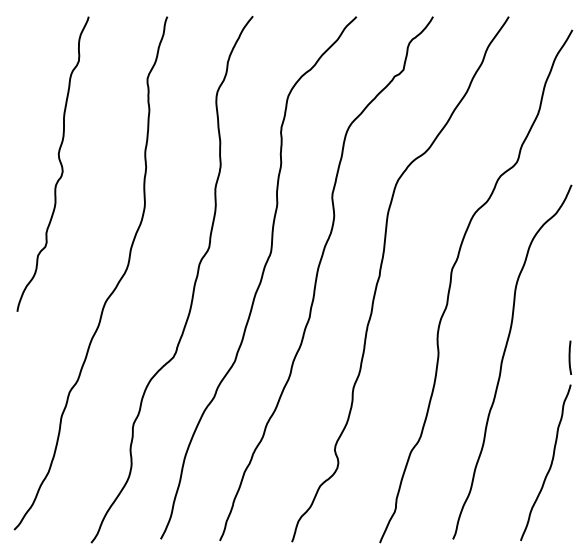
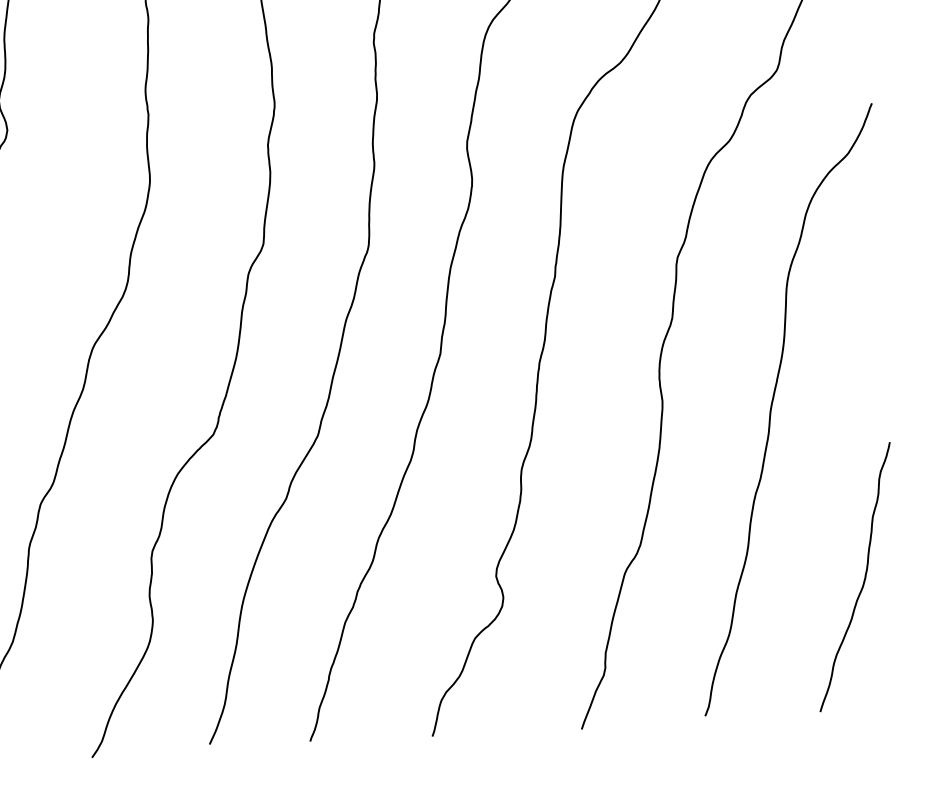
line: (569, 357) -> (885, 396), removed

